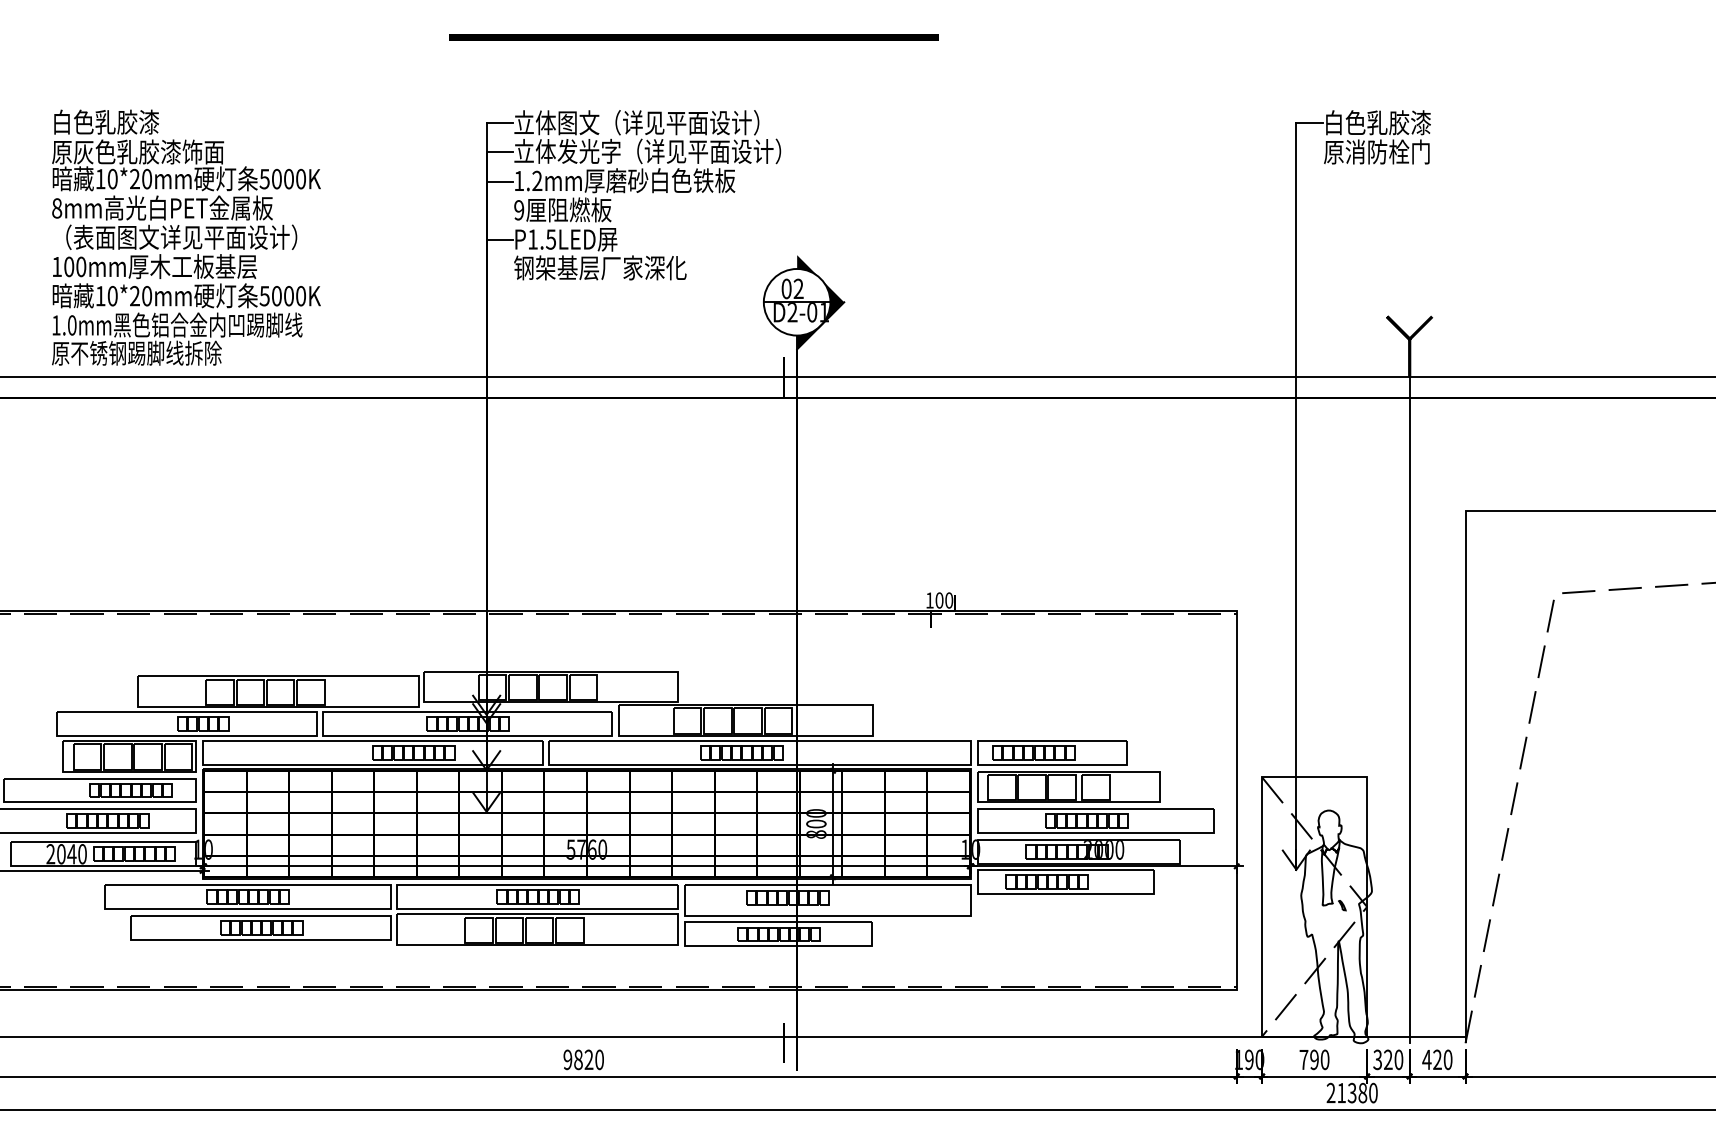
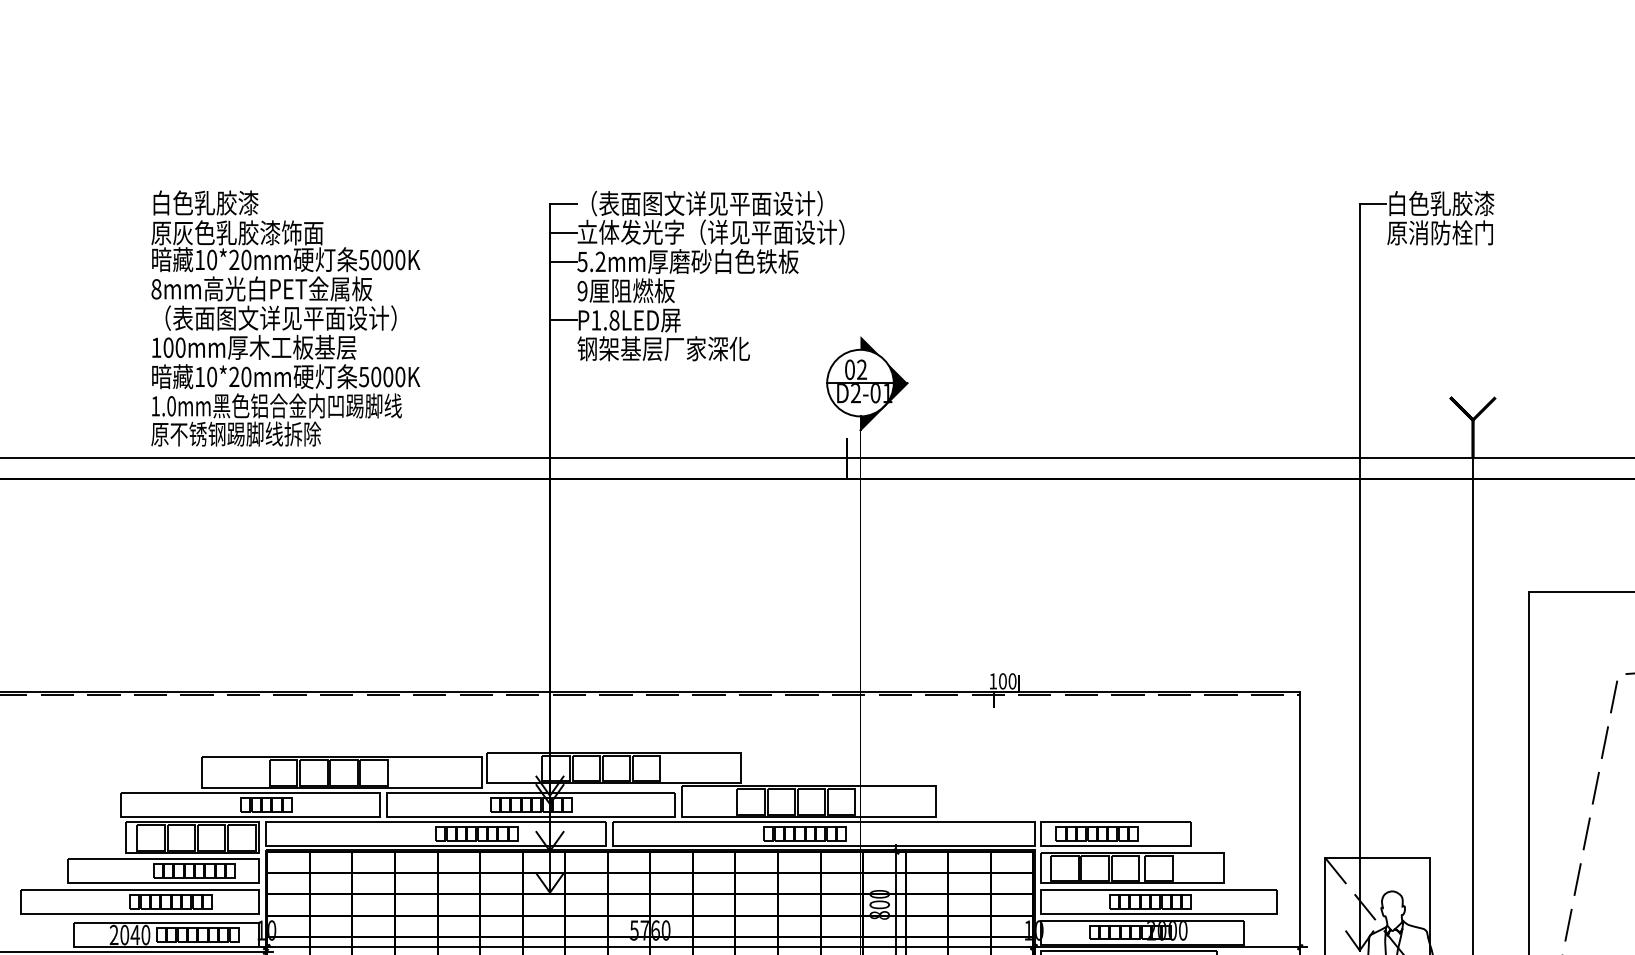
line: (693, 37) -> (756, 118), removed
text: (567, 122) -> (630, 203), 立体图文（详见平面设计） -> （表面图文详见平面设计）
text: (519, 181) -> (582, 262), 1.2mm -> 5.2mm
text: (186, 237) -> (285, 318), moved
text: (551, 239) -> (614, 320), P1.5LED -> P1.8LED

